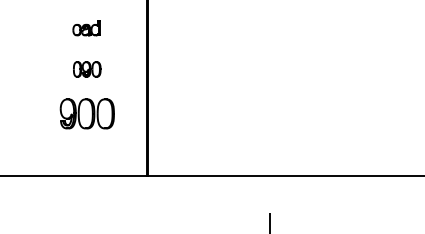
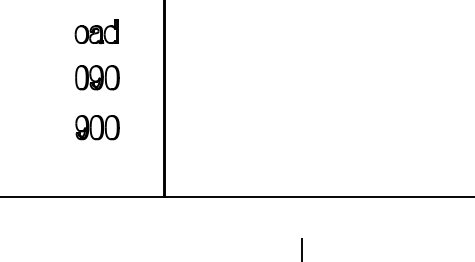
part: (86, 27) -> (96, 31), size x1.43
part: (87, 69) -> (97, 77), size x1.43
part: (87, 113) -> (97, 127), size x0.71

